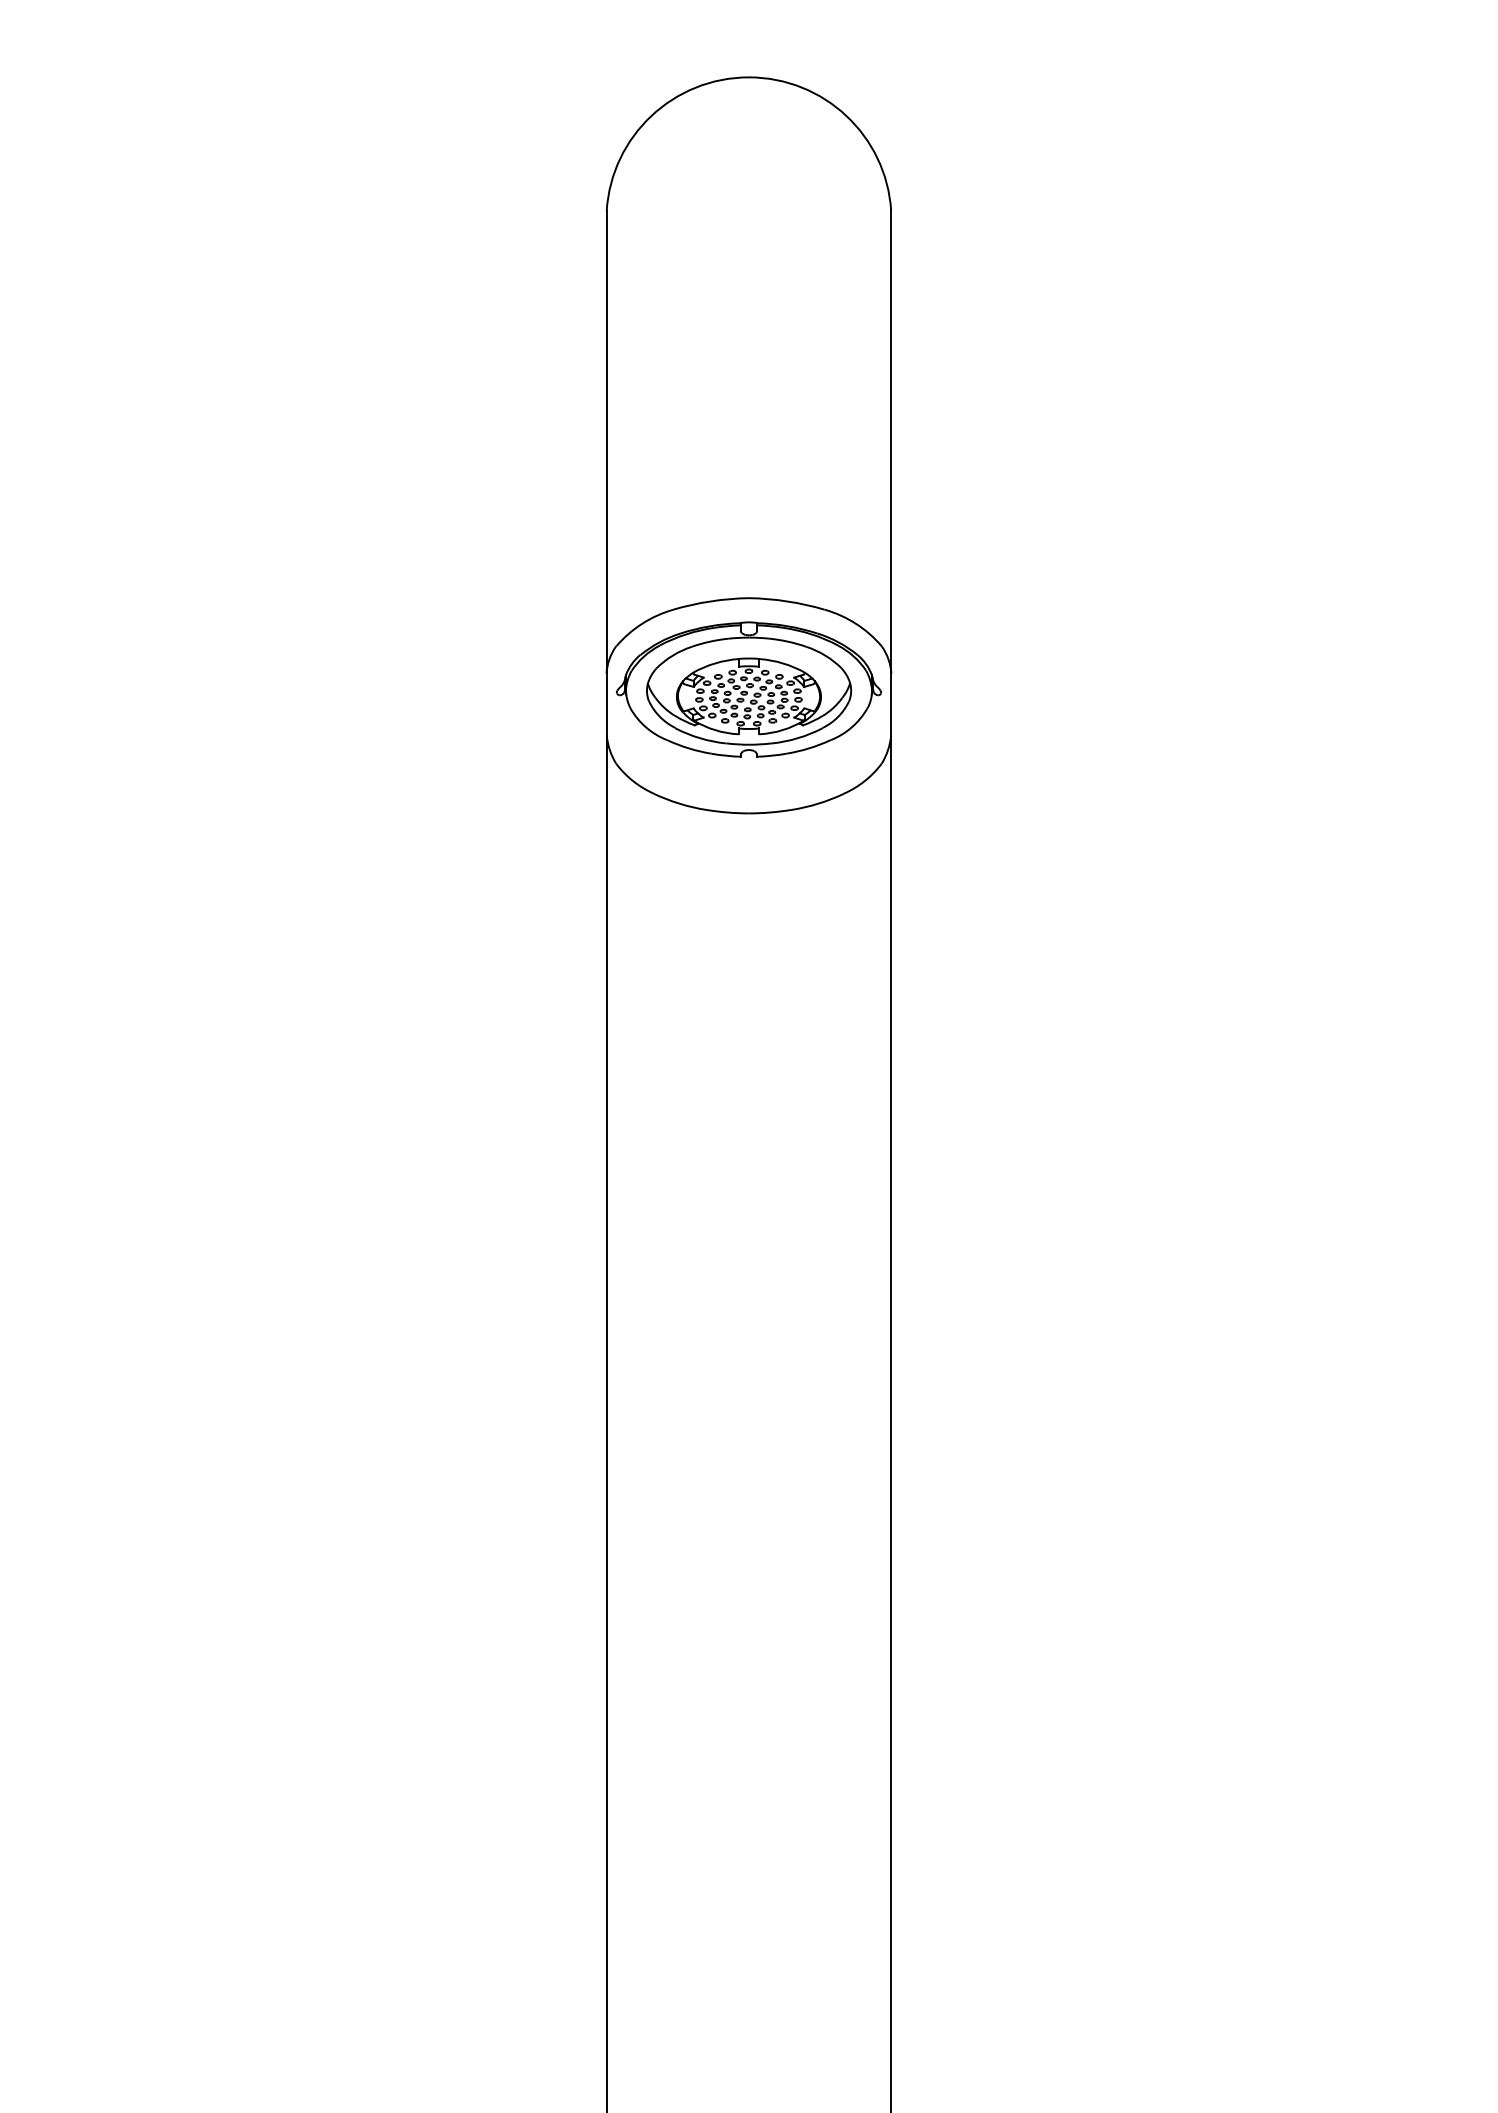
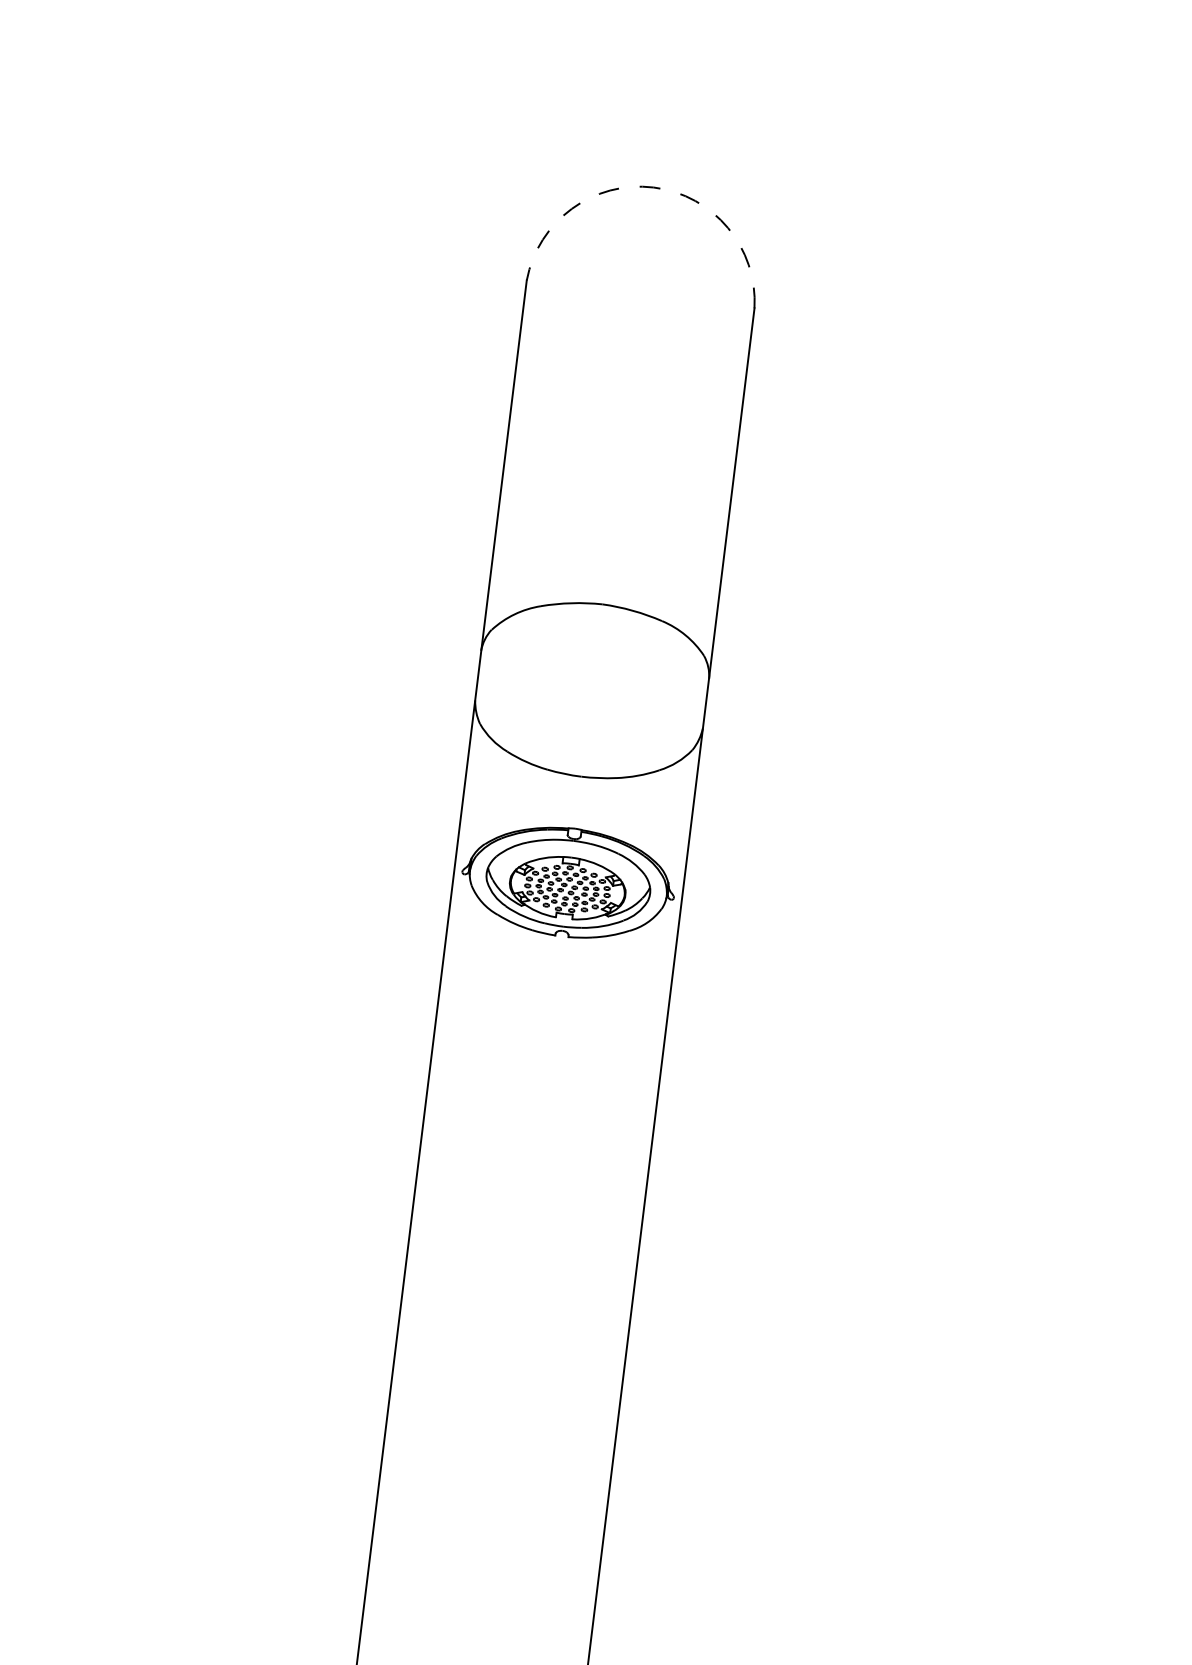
arc: (748, 77) -> (653, 187), solid -> dashed
part: (748, 689) -> (568, 882), moved

